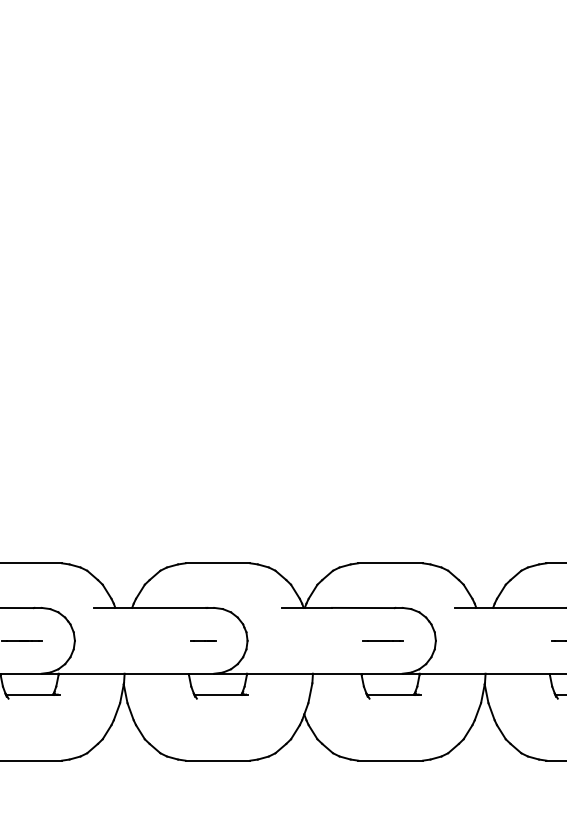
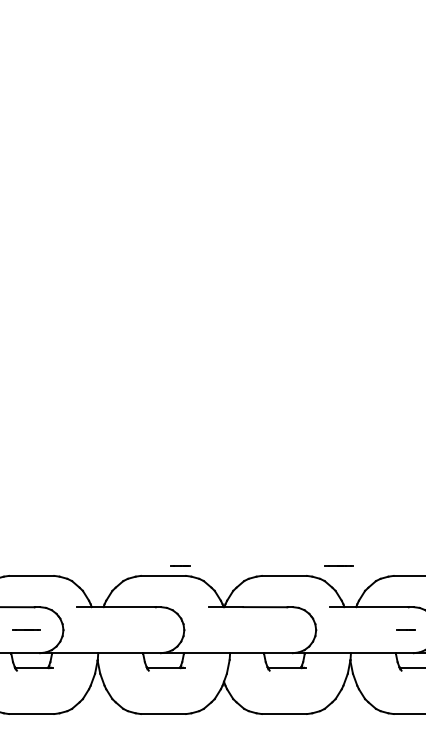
line: (203, 639) -> (180, 565), moved
line: (382, 639) -> (338, 565), moved

